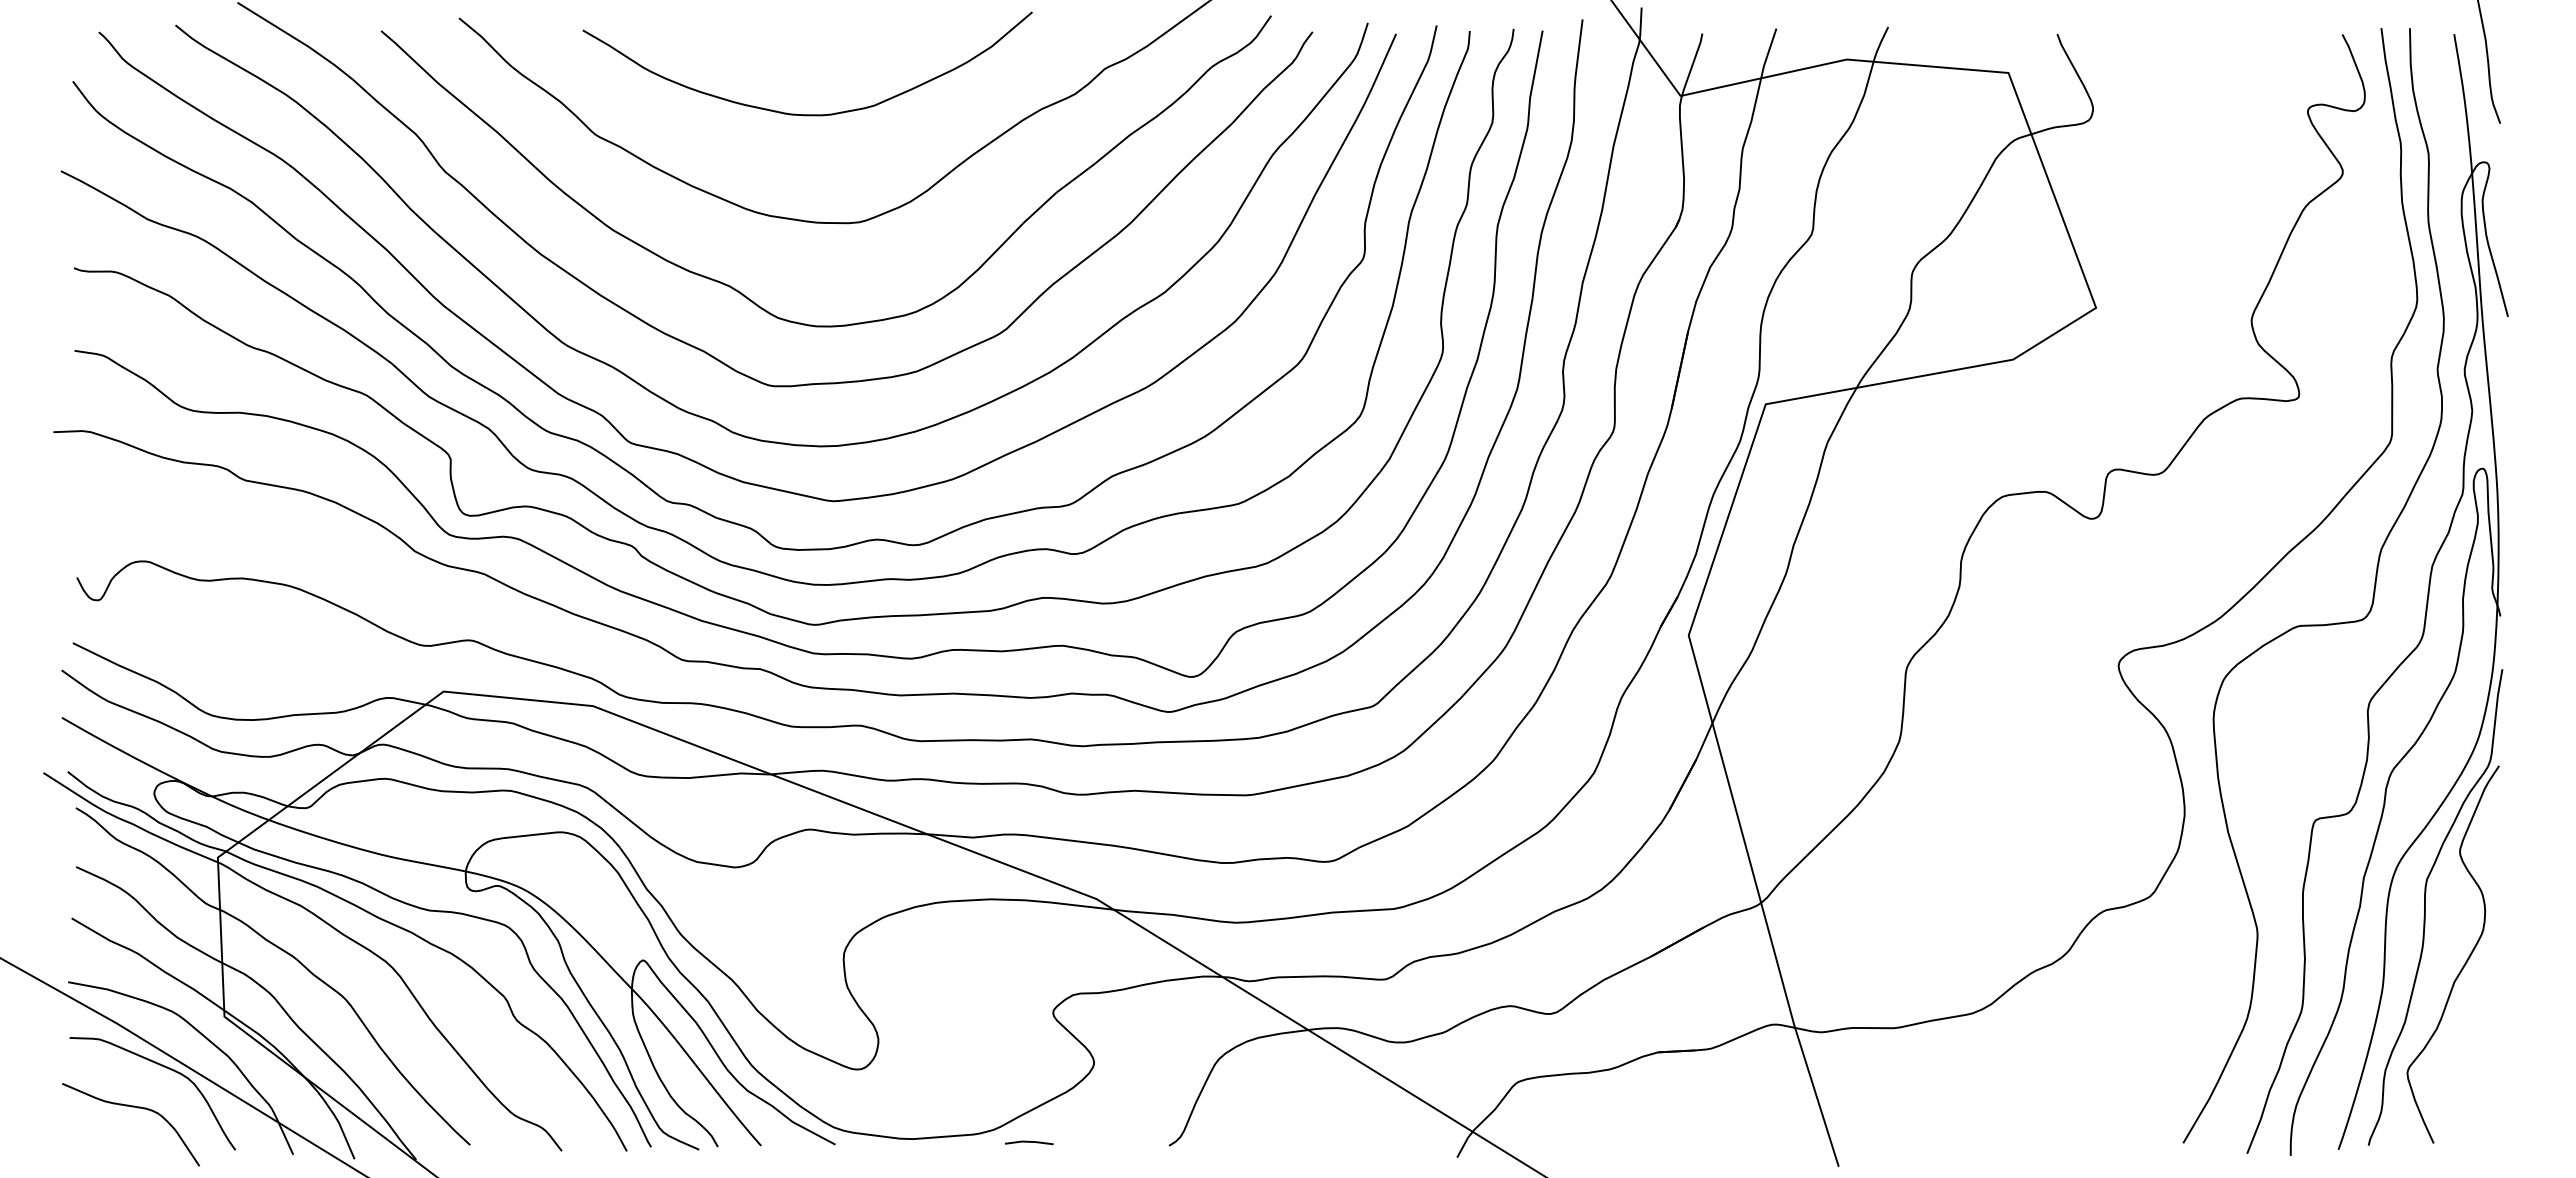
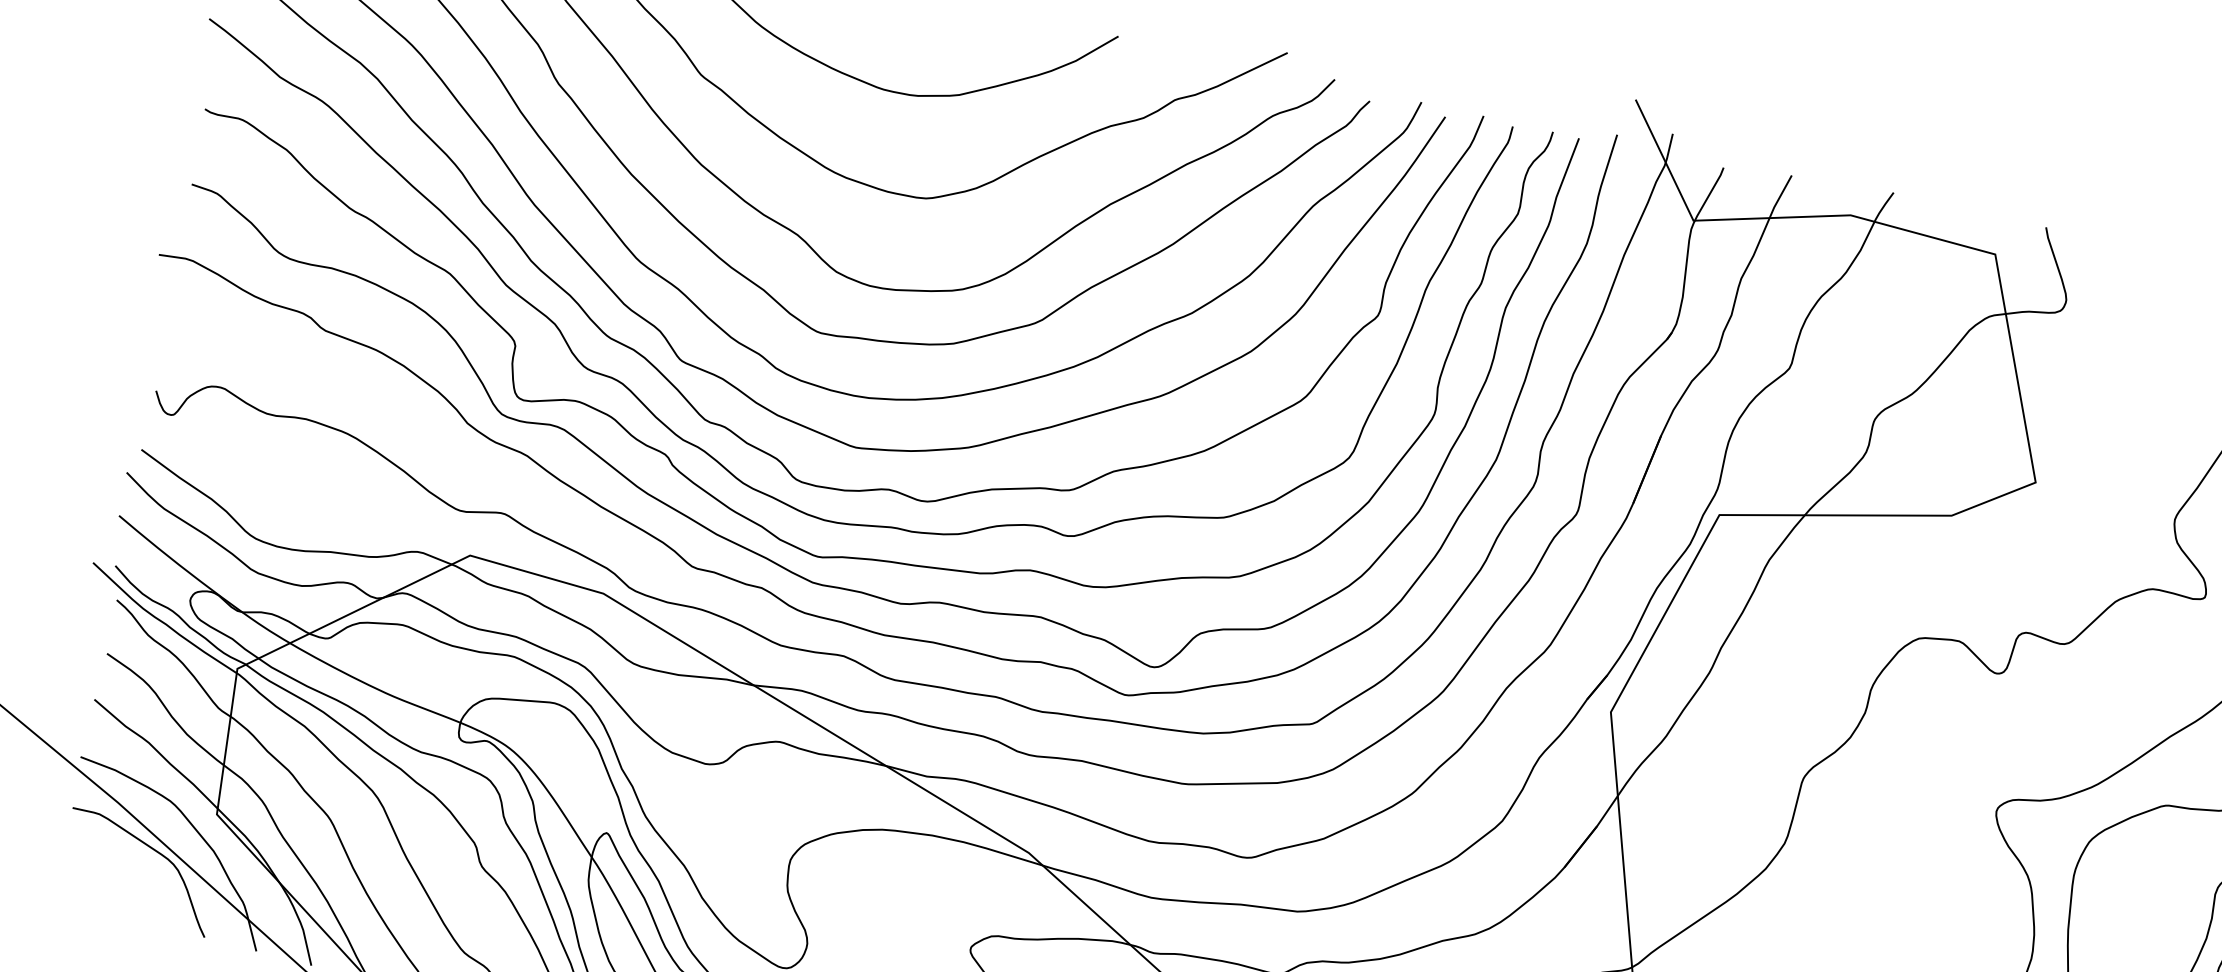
curve: (131, 1107) -> (117, 881), removed

